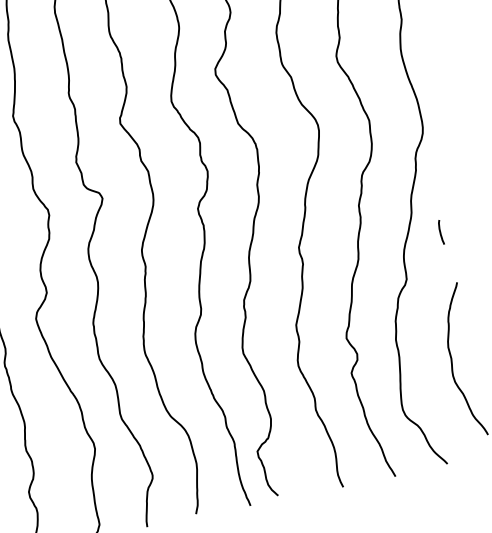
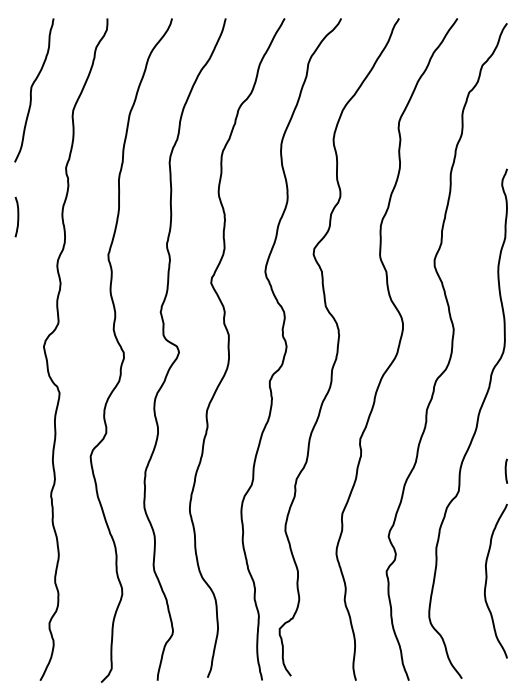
curve: (440, 231) -> (506, 470), moved

